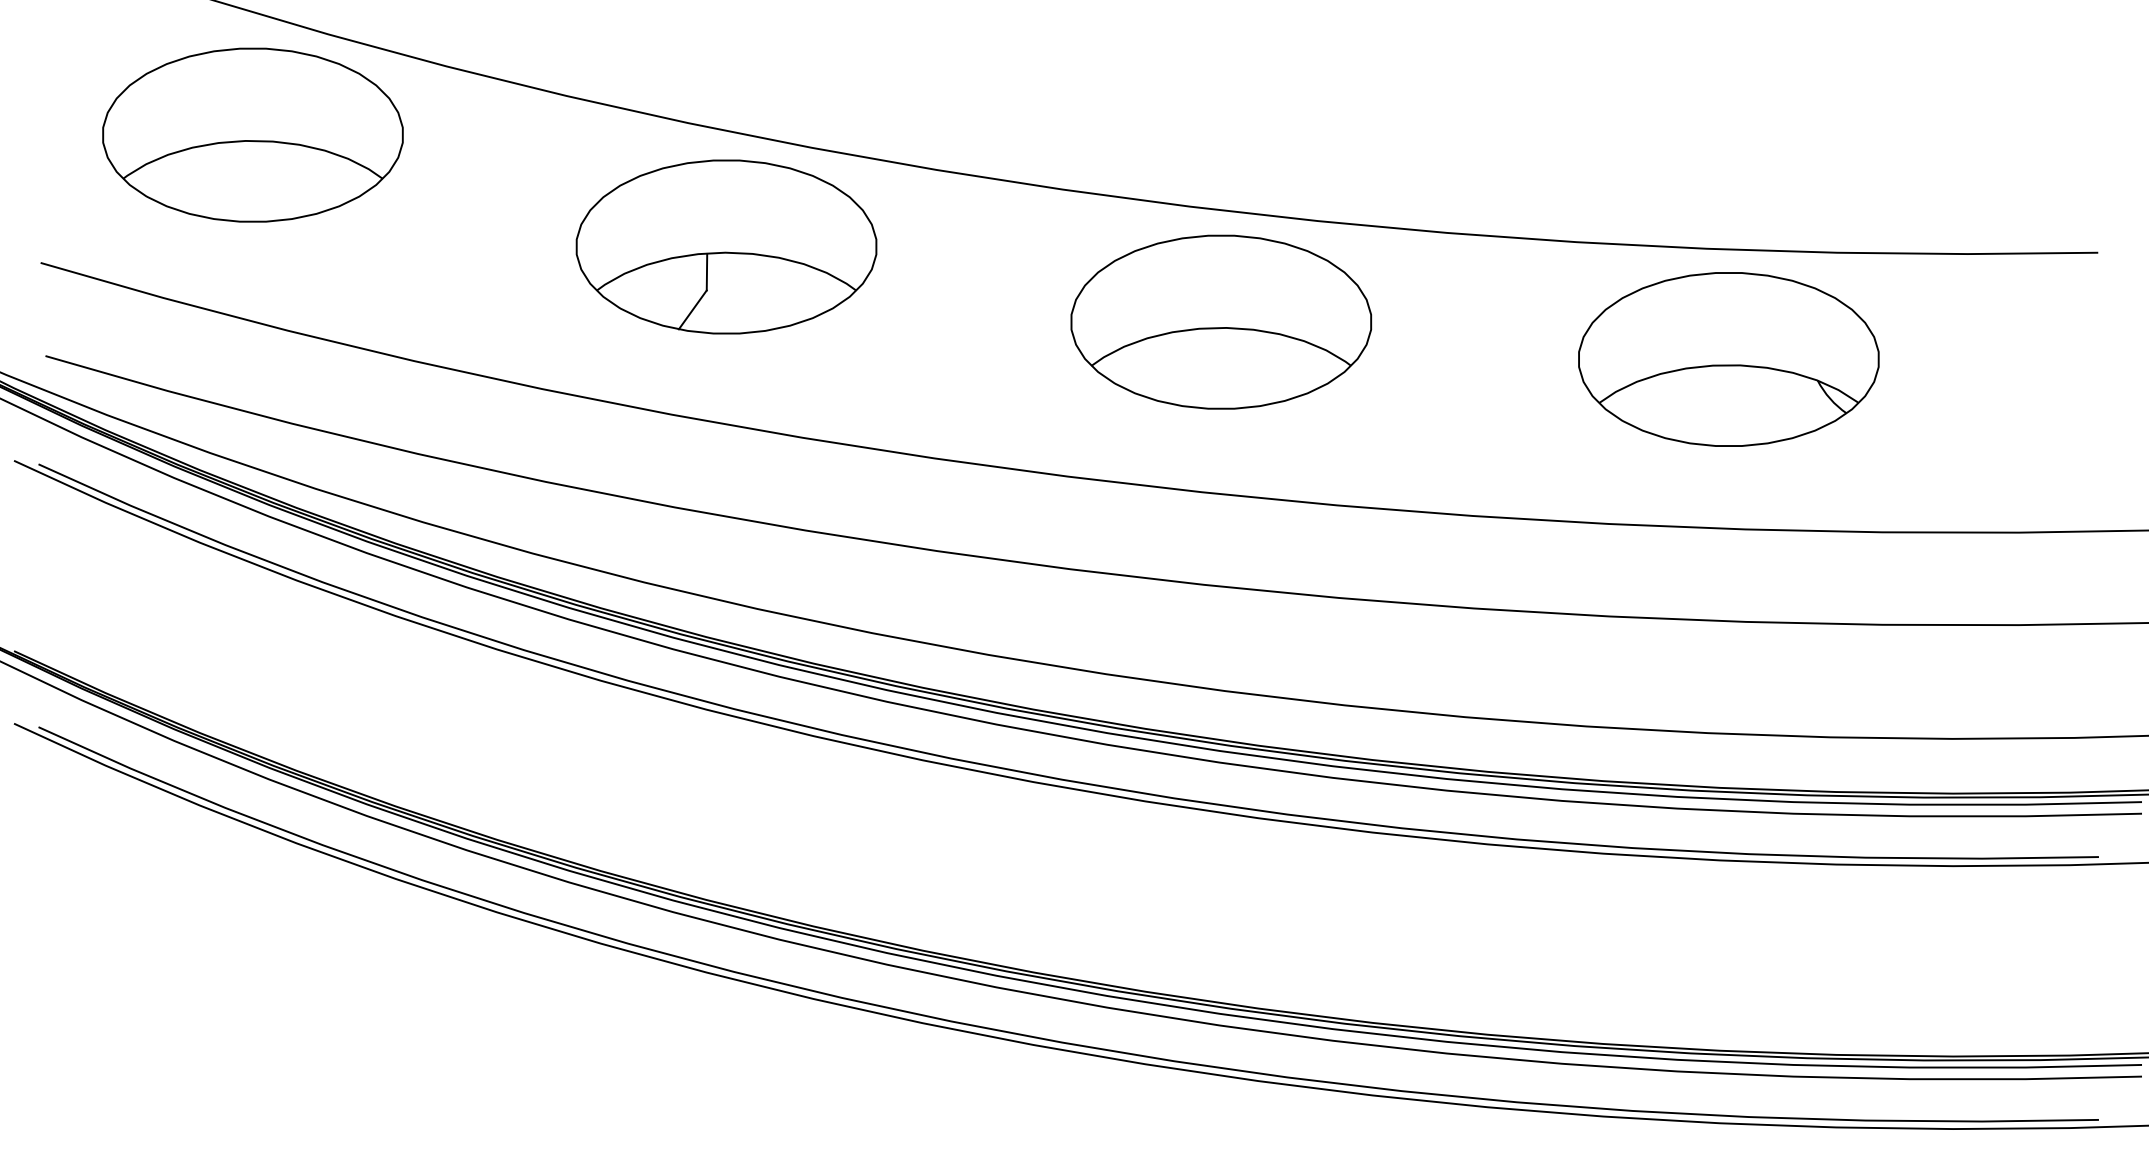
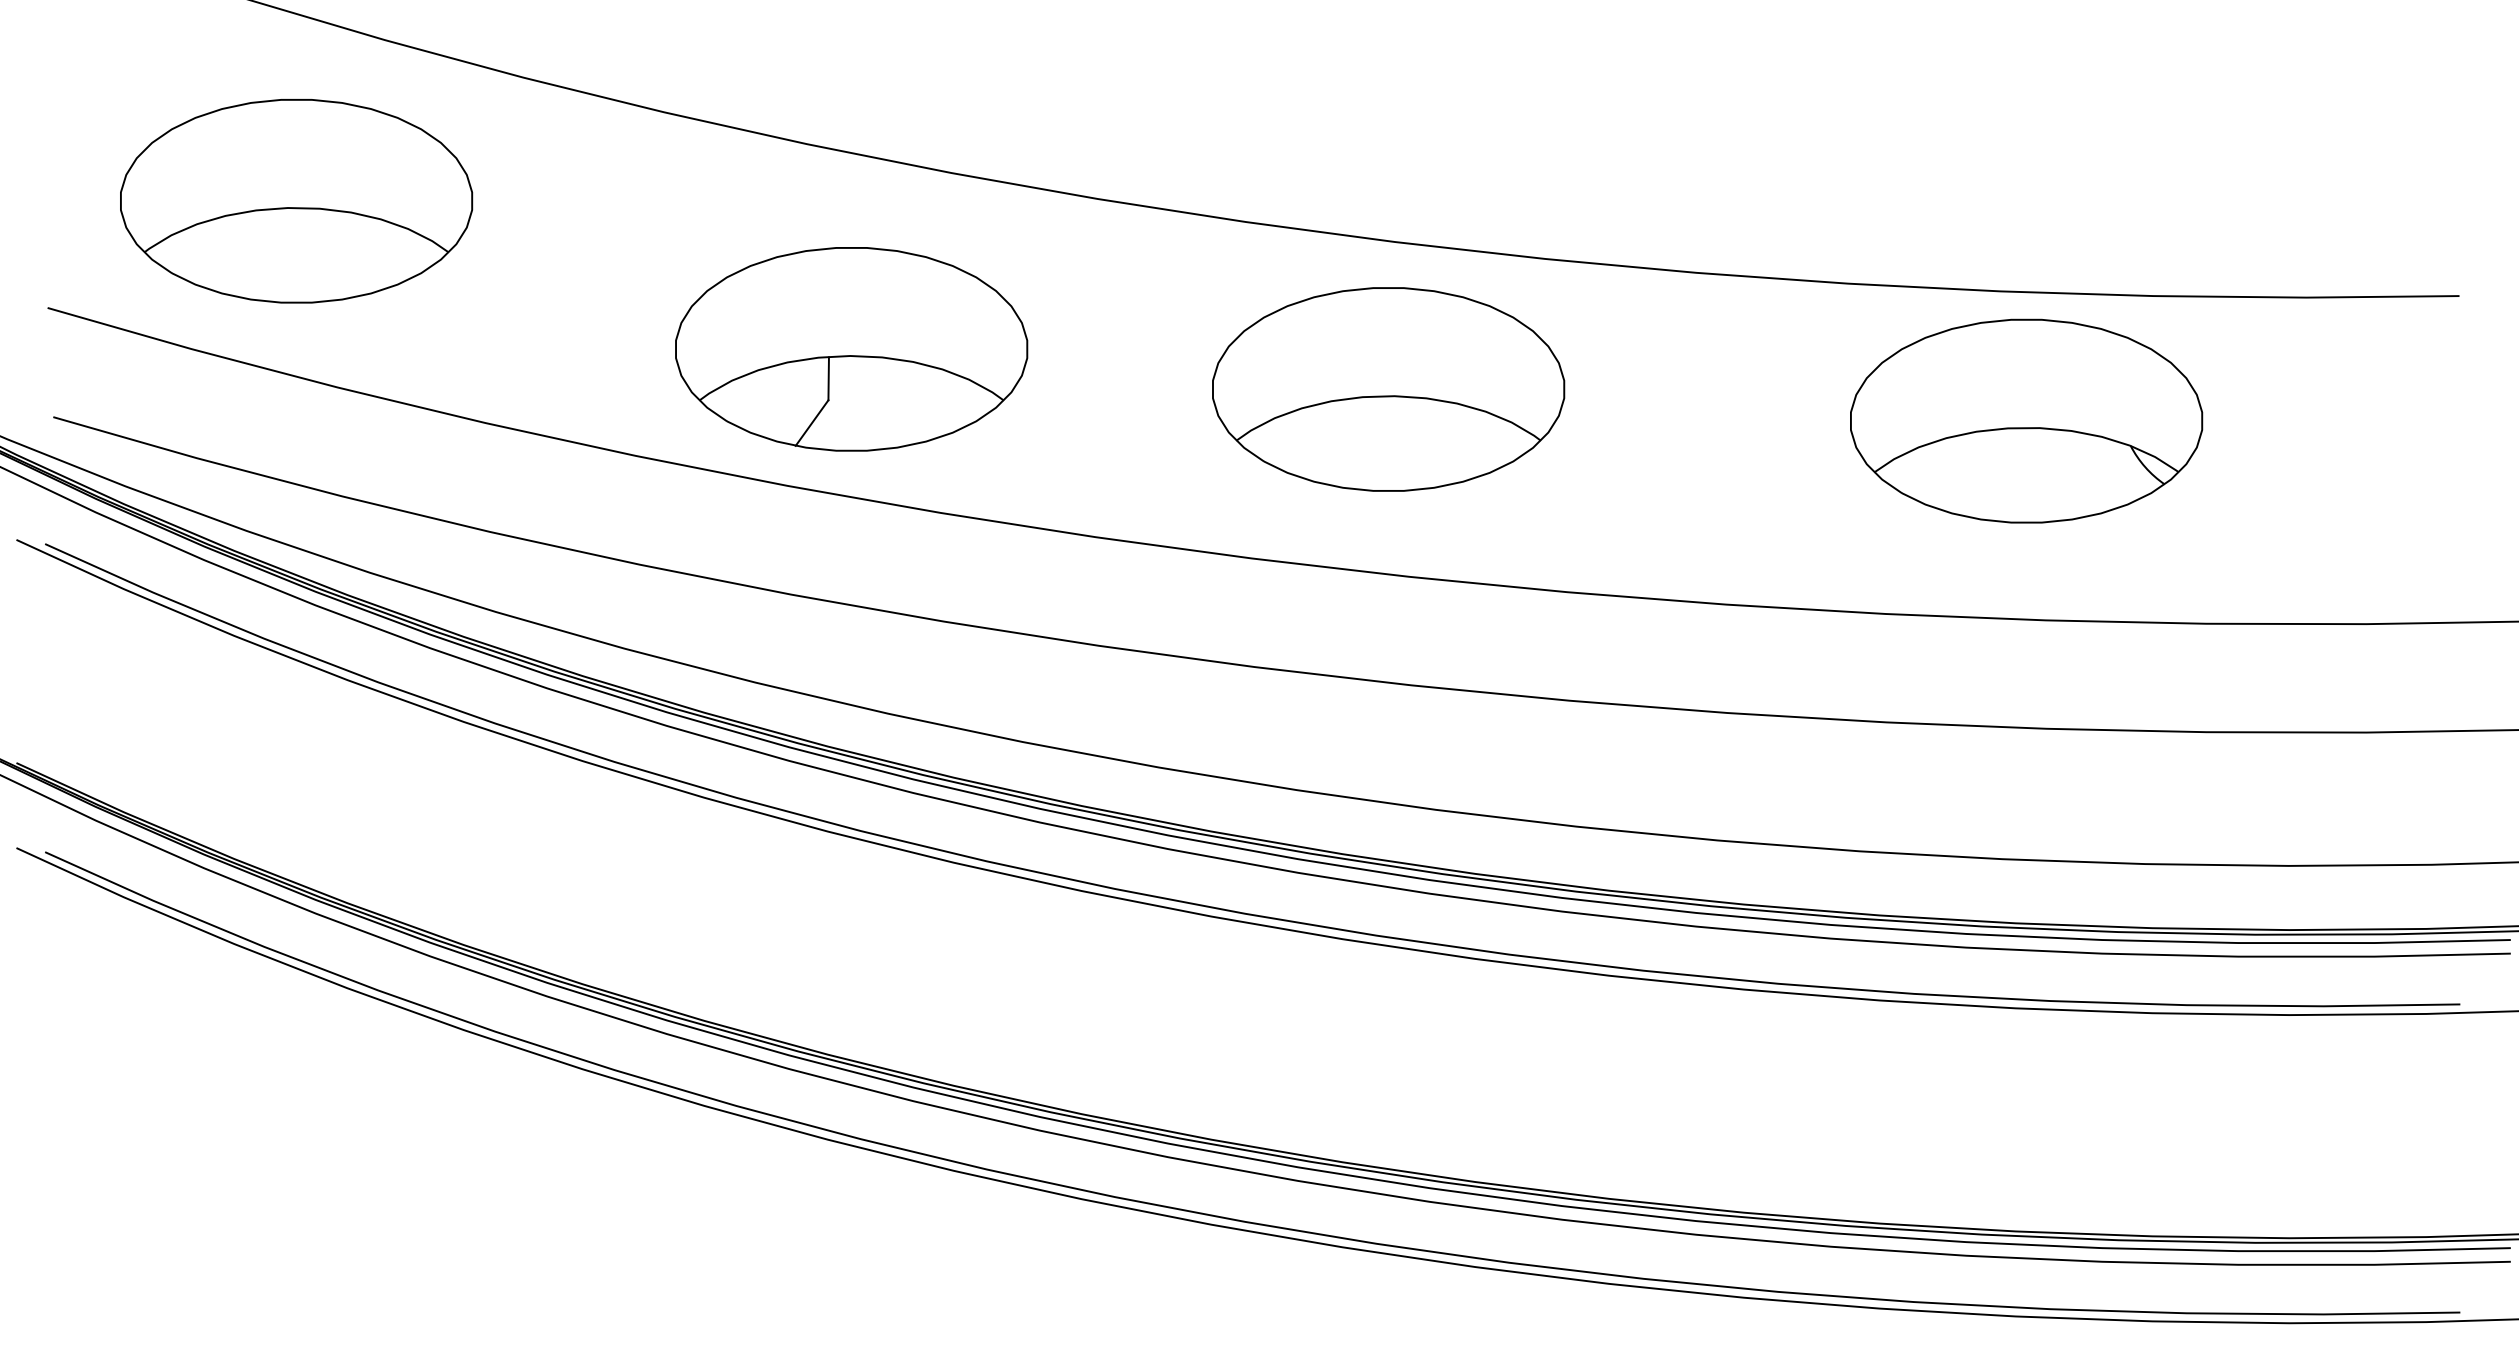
part: (252, 135) -> (296, 201), moved
part: (726, 247) -> (851, 349), moved
part: (1221, 322) -> (1388, 389), moved

